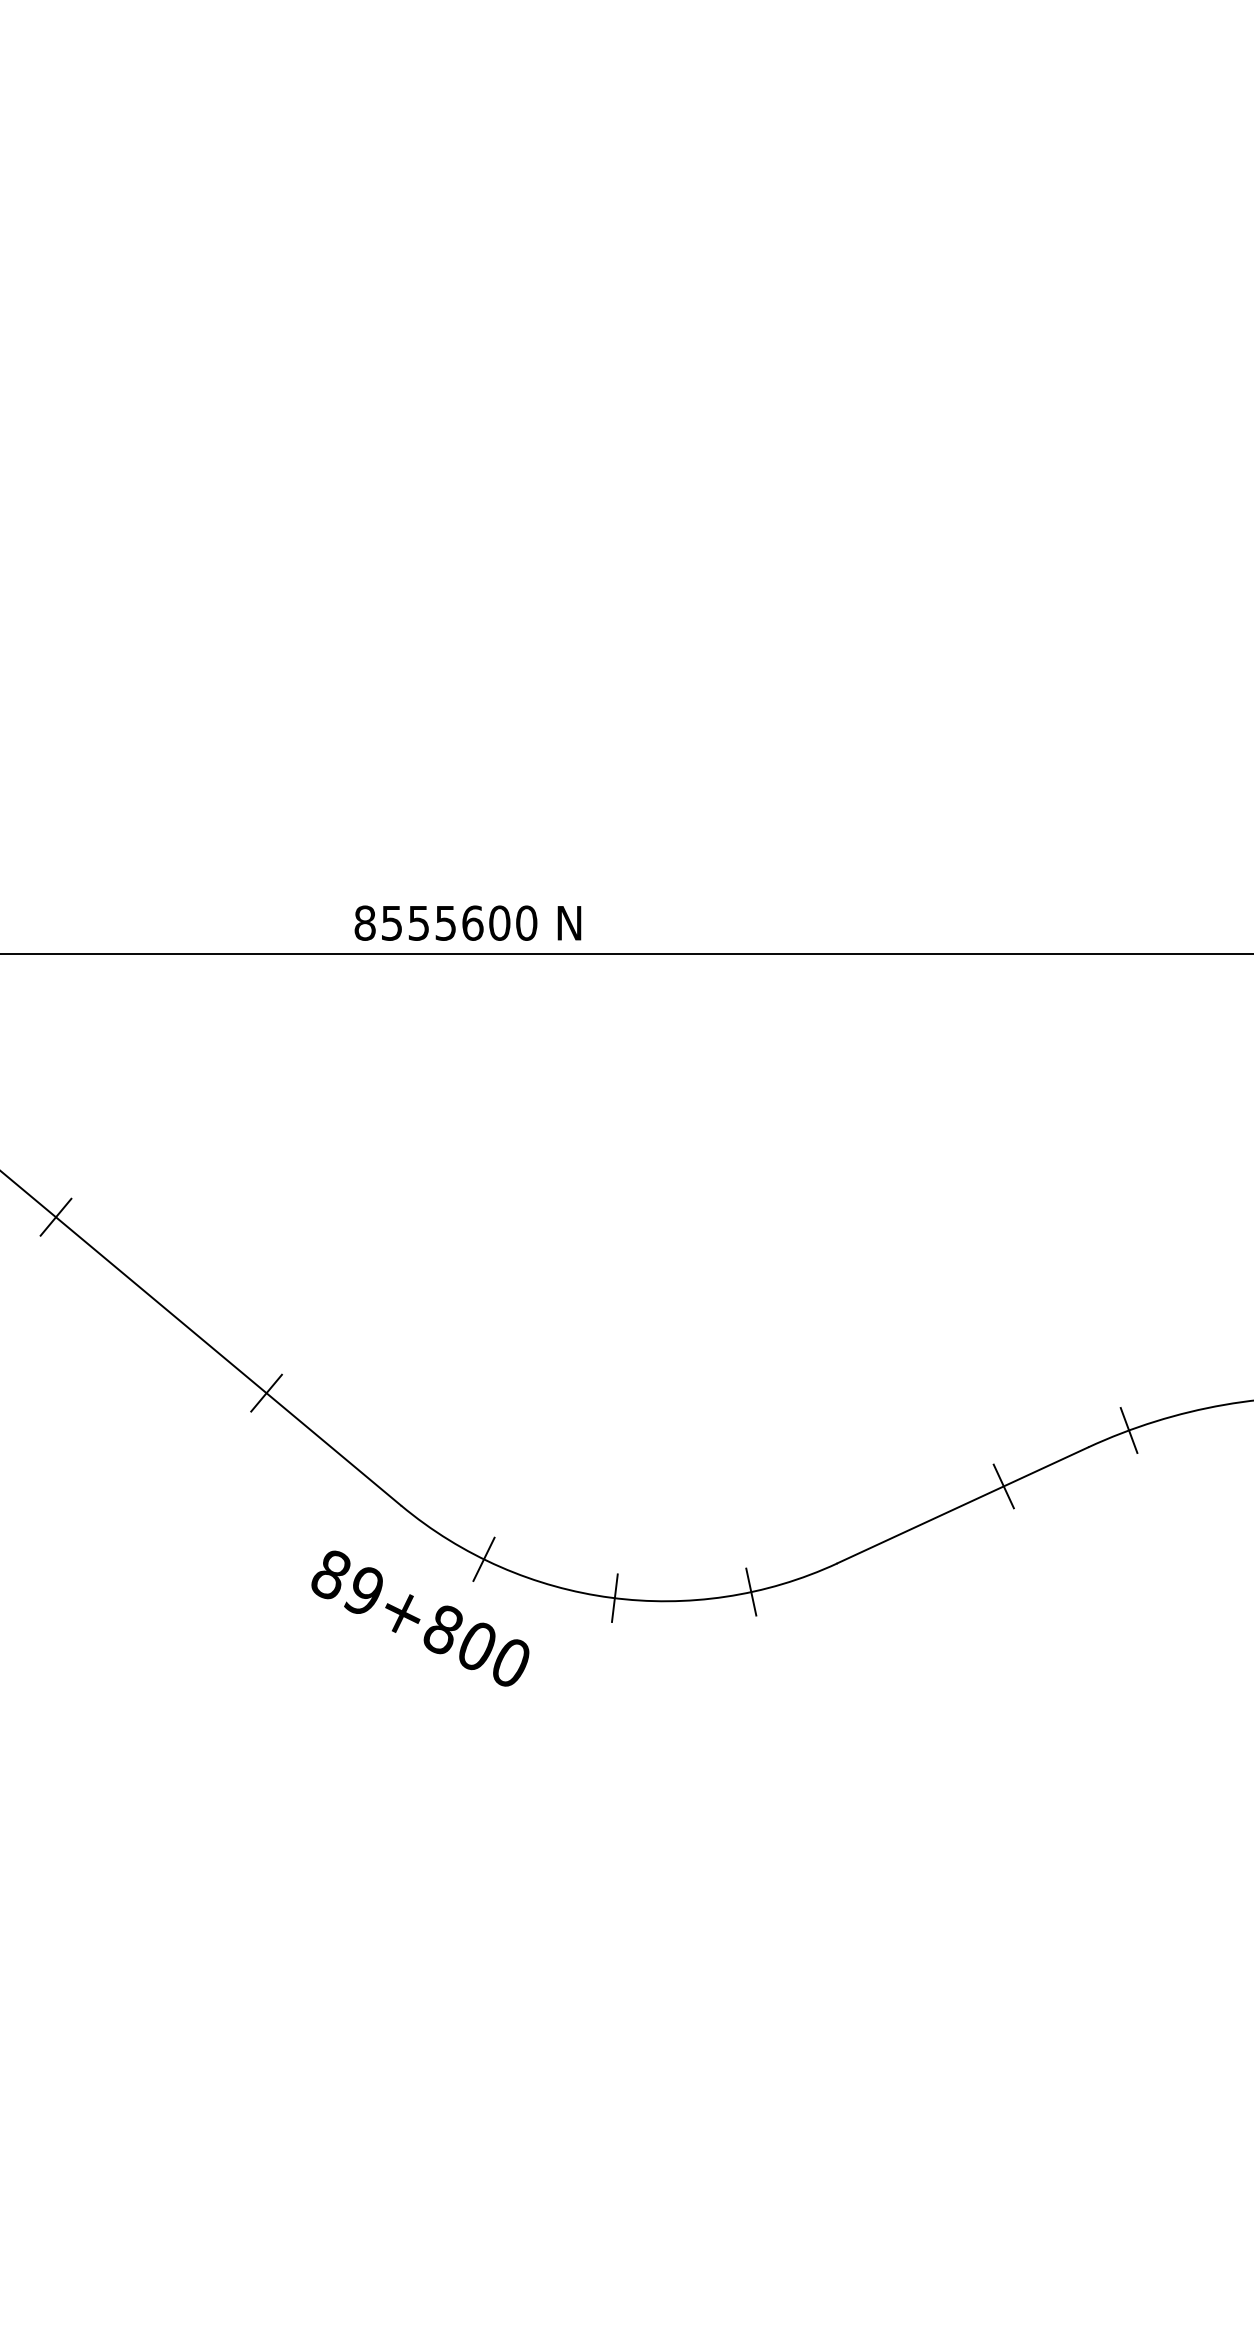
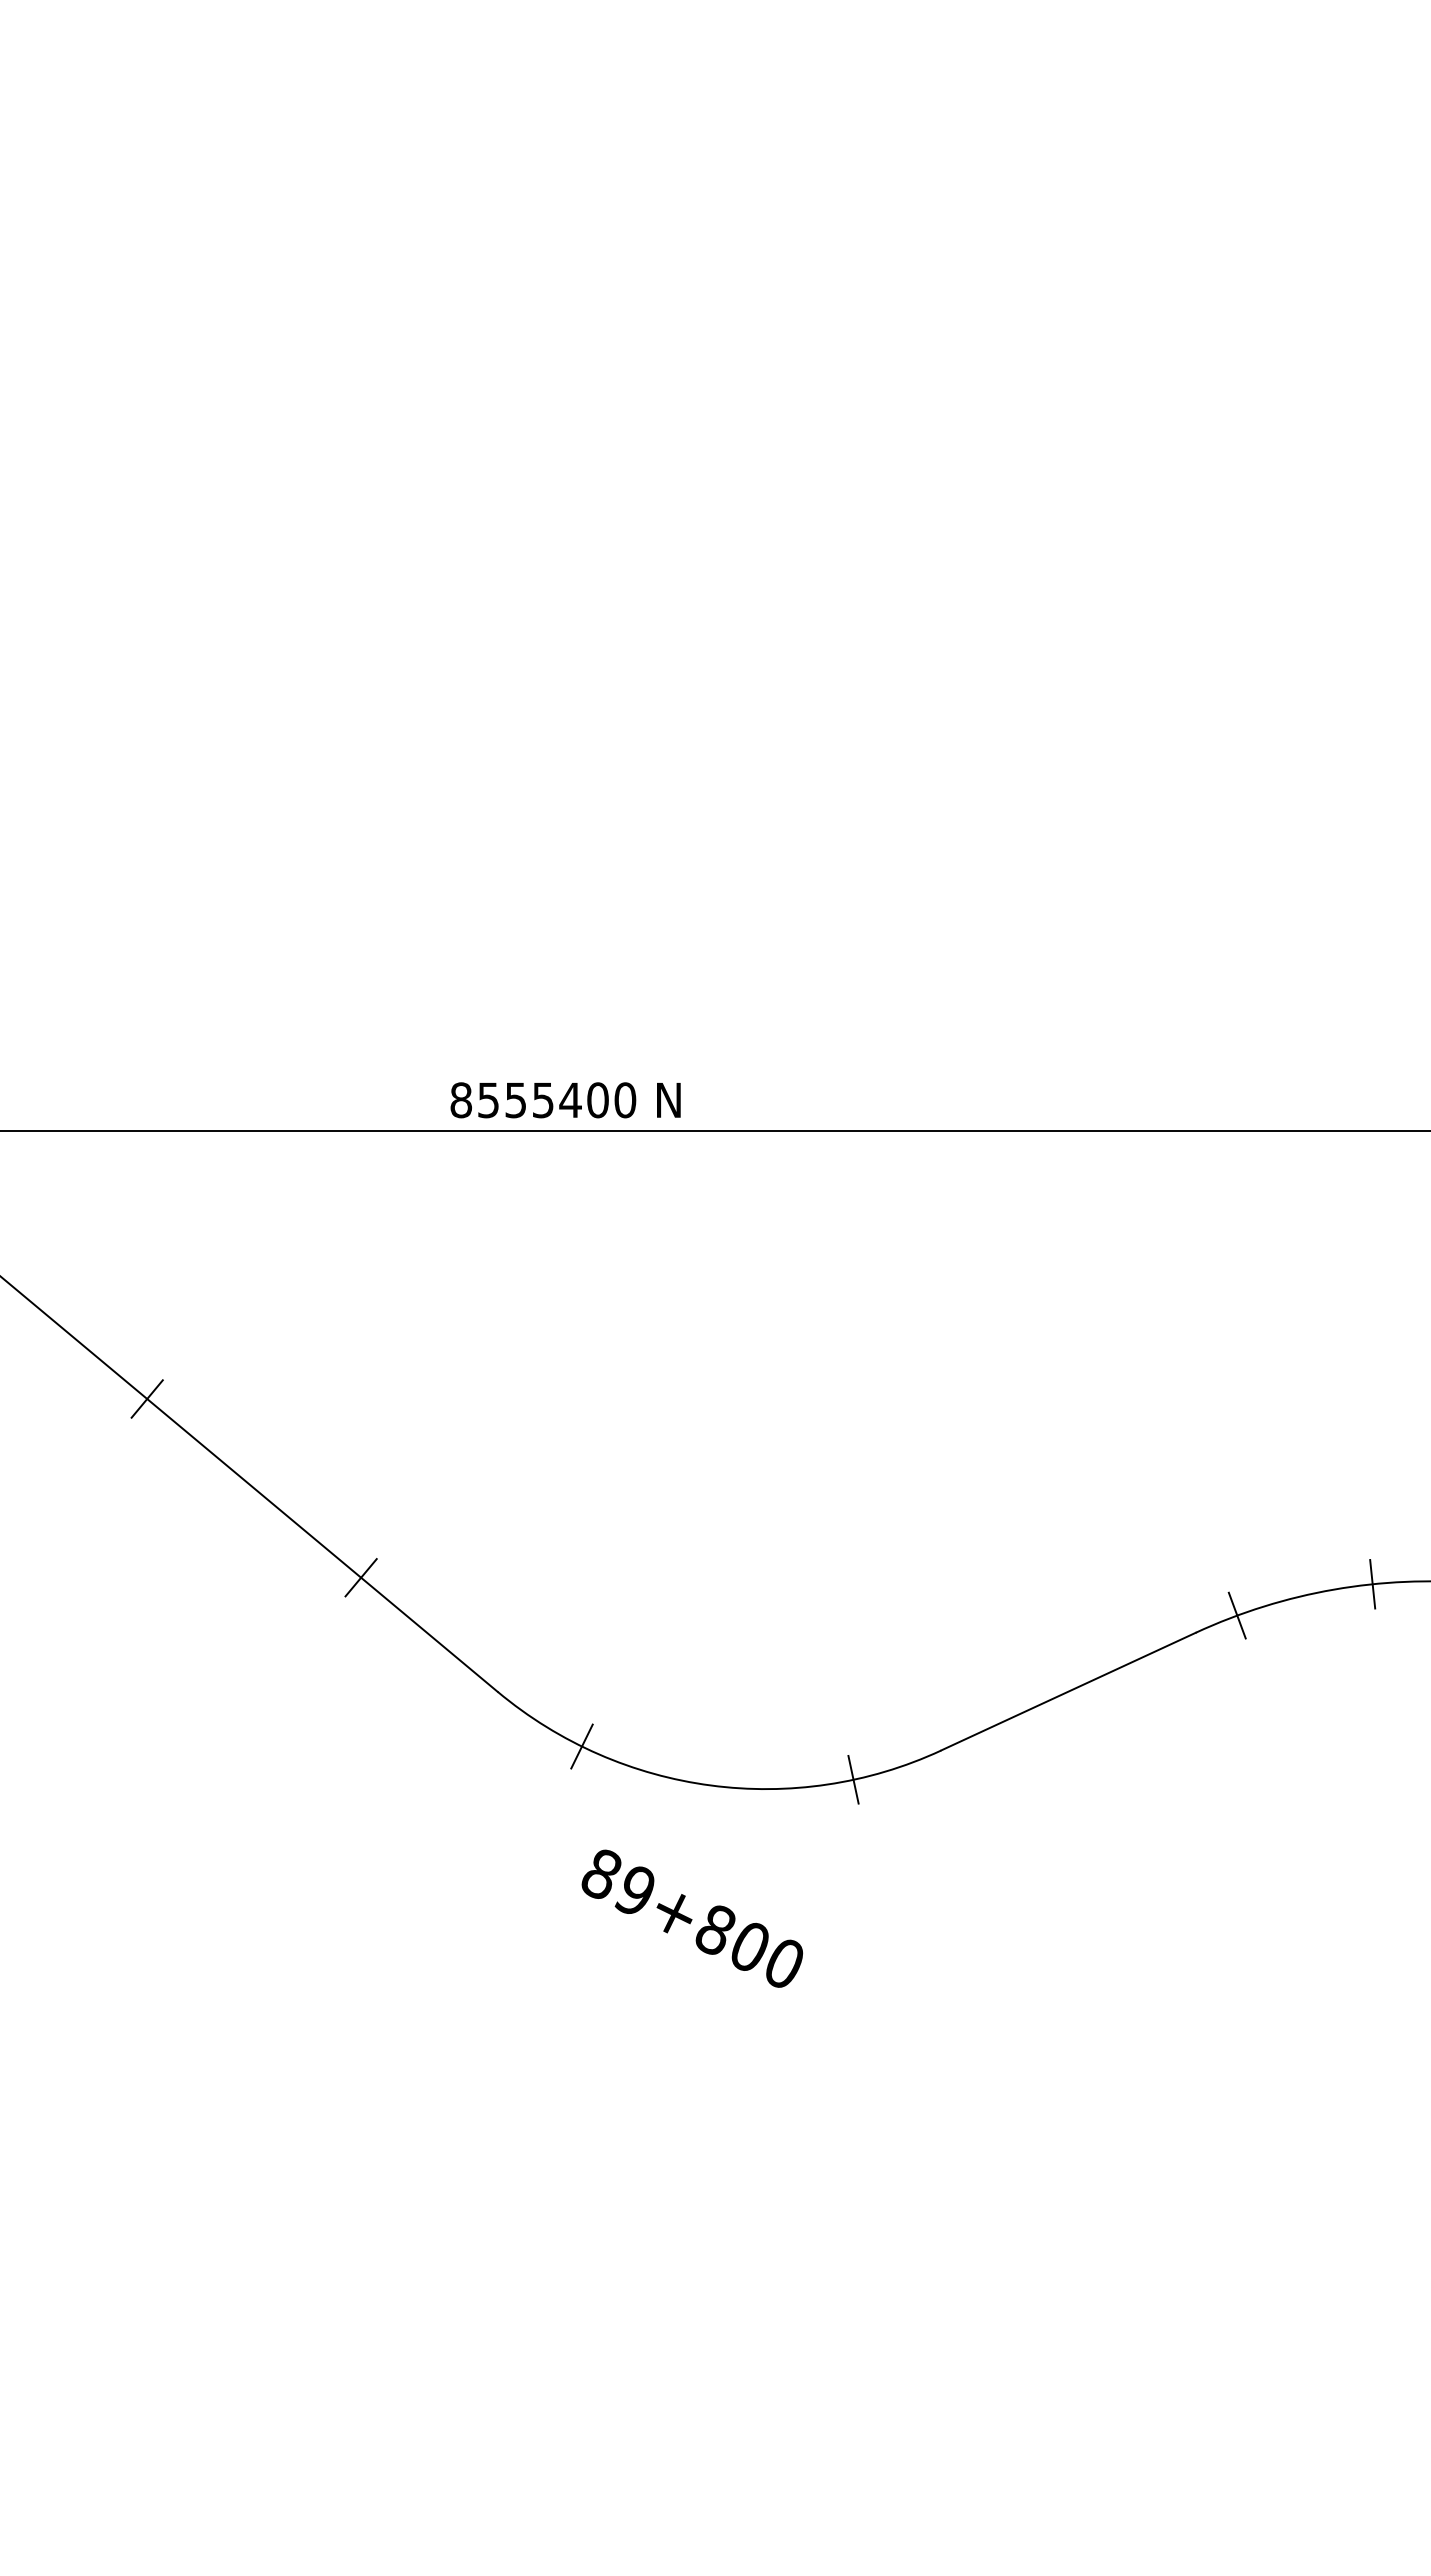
text: (472, 923) -> (570, 1100), 8555600 -> 8555400
line: (1003, 1486) -> (1109, 1672), removed
line: (614, 1597) -> (714, 1785), removed
text: (419, 1618) -> (691, 1918), moved

